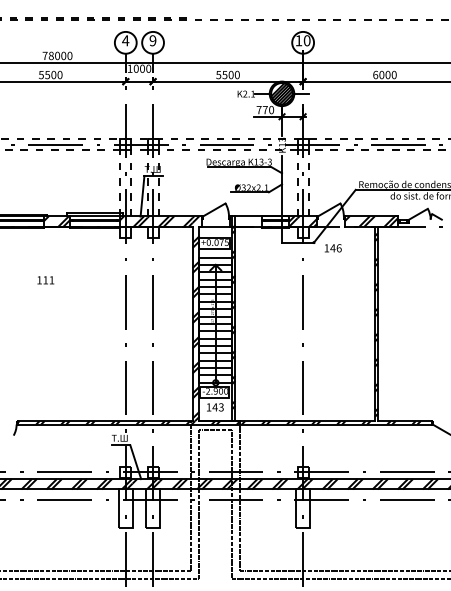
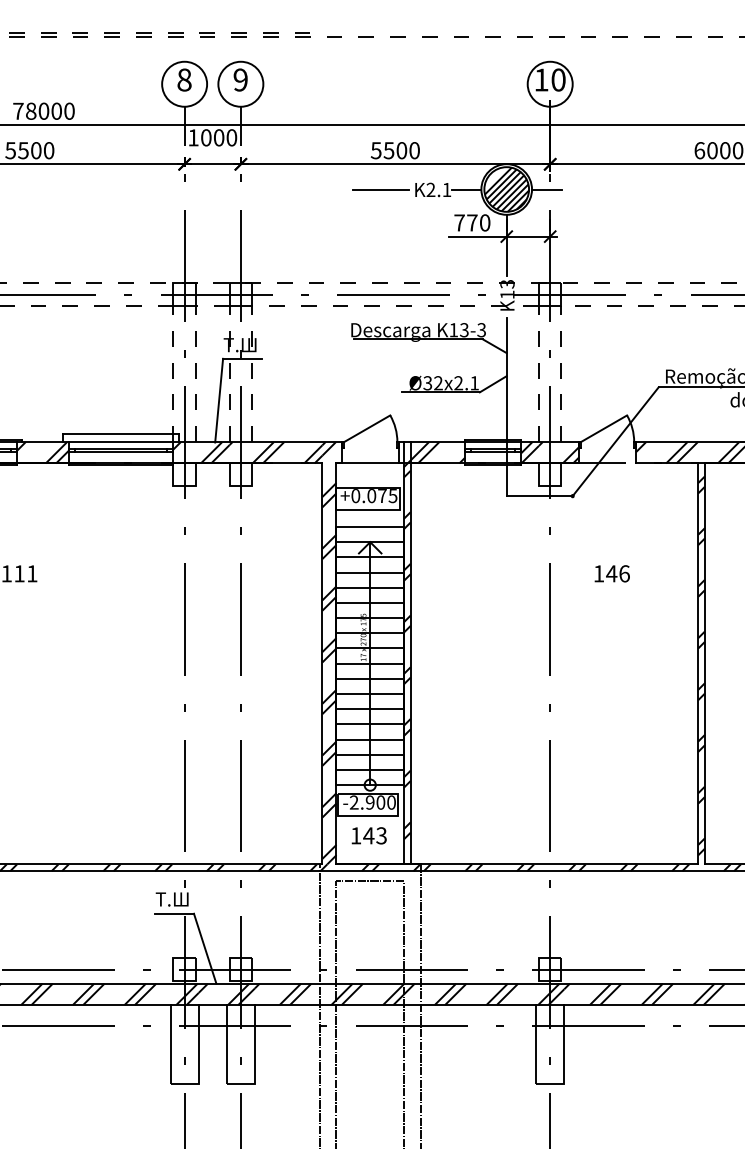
text: (125, 40) -> (184, 79), 4 -> 8
line: (220, 93) -> (379, 188), added
hatch: (248, 221) -> (437, 452), added
text: (333, 248) -> (612, 574), moved

